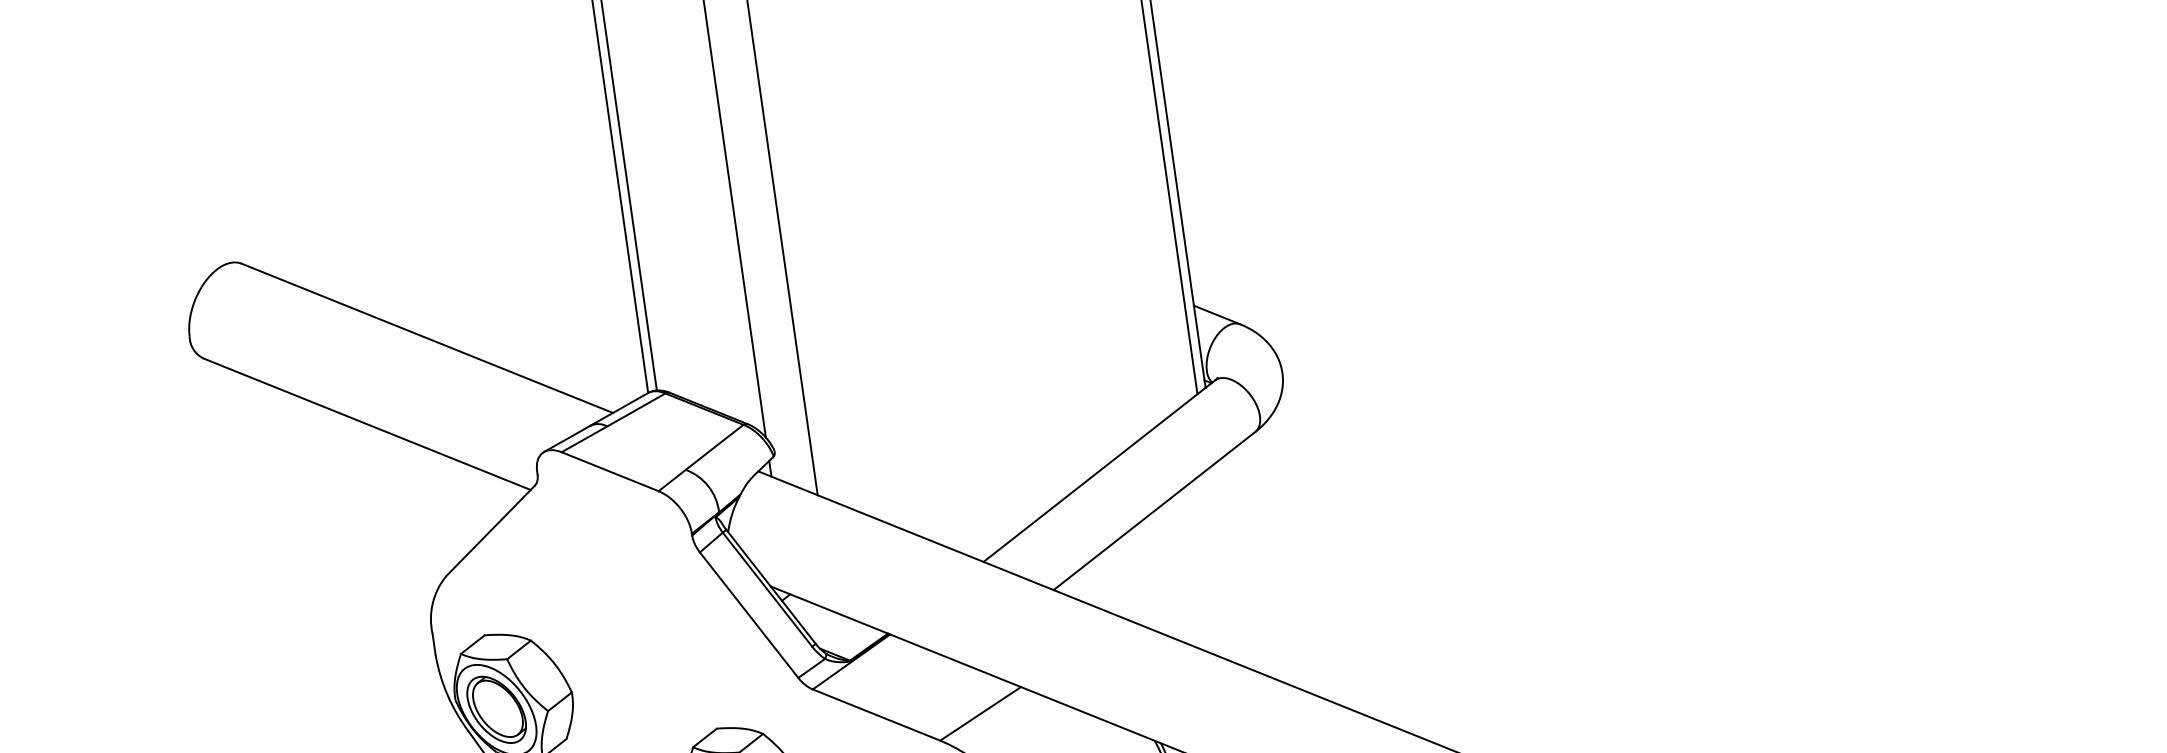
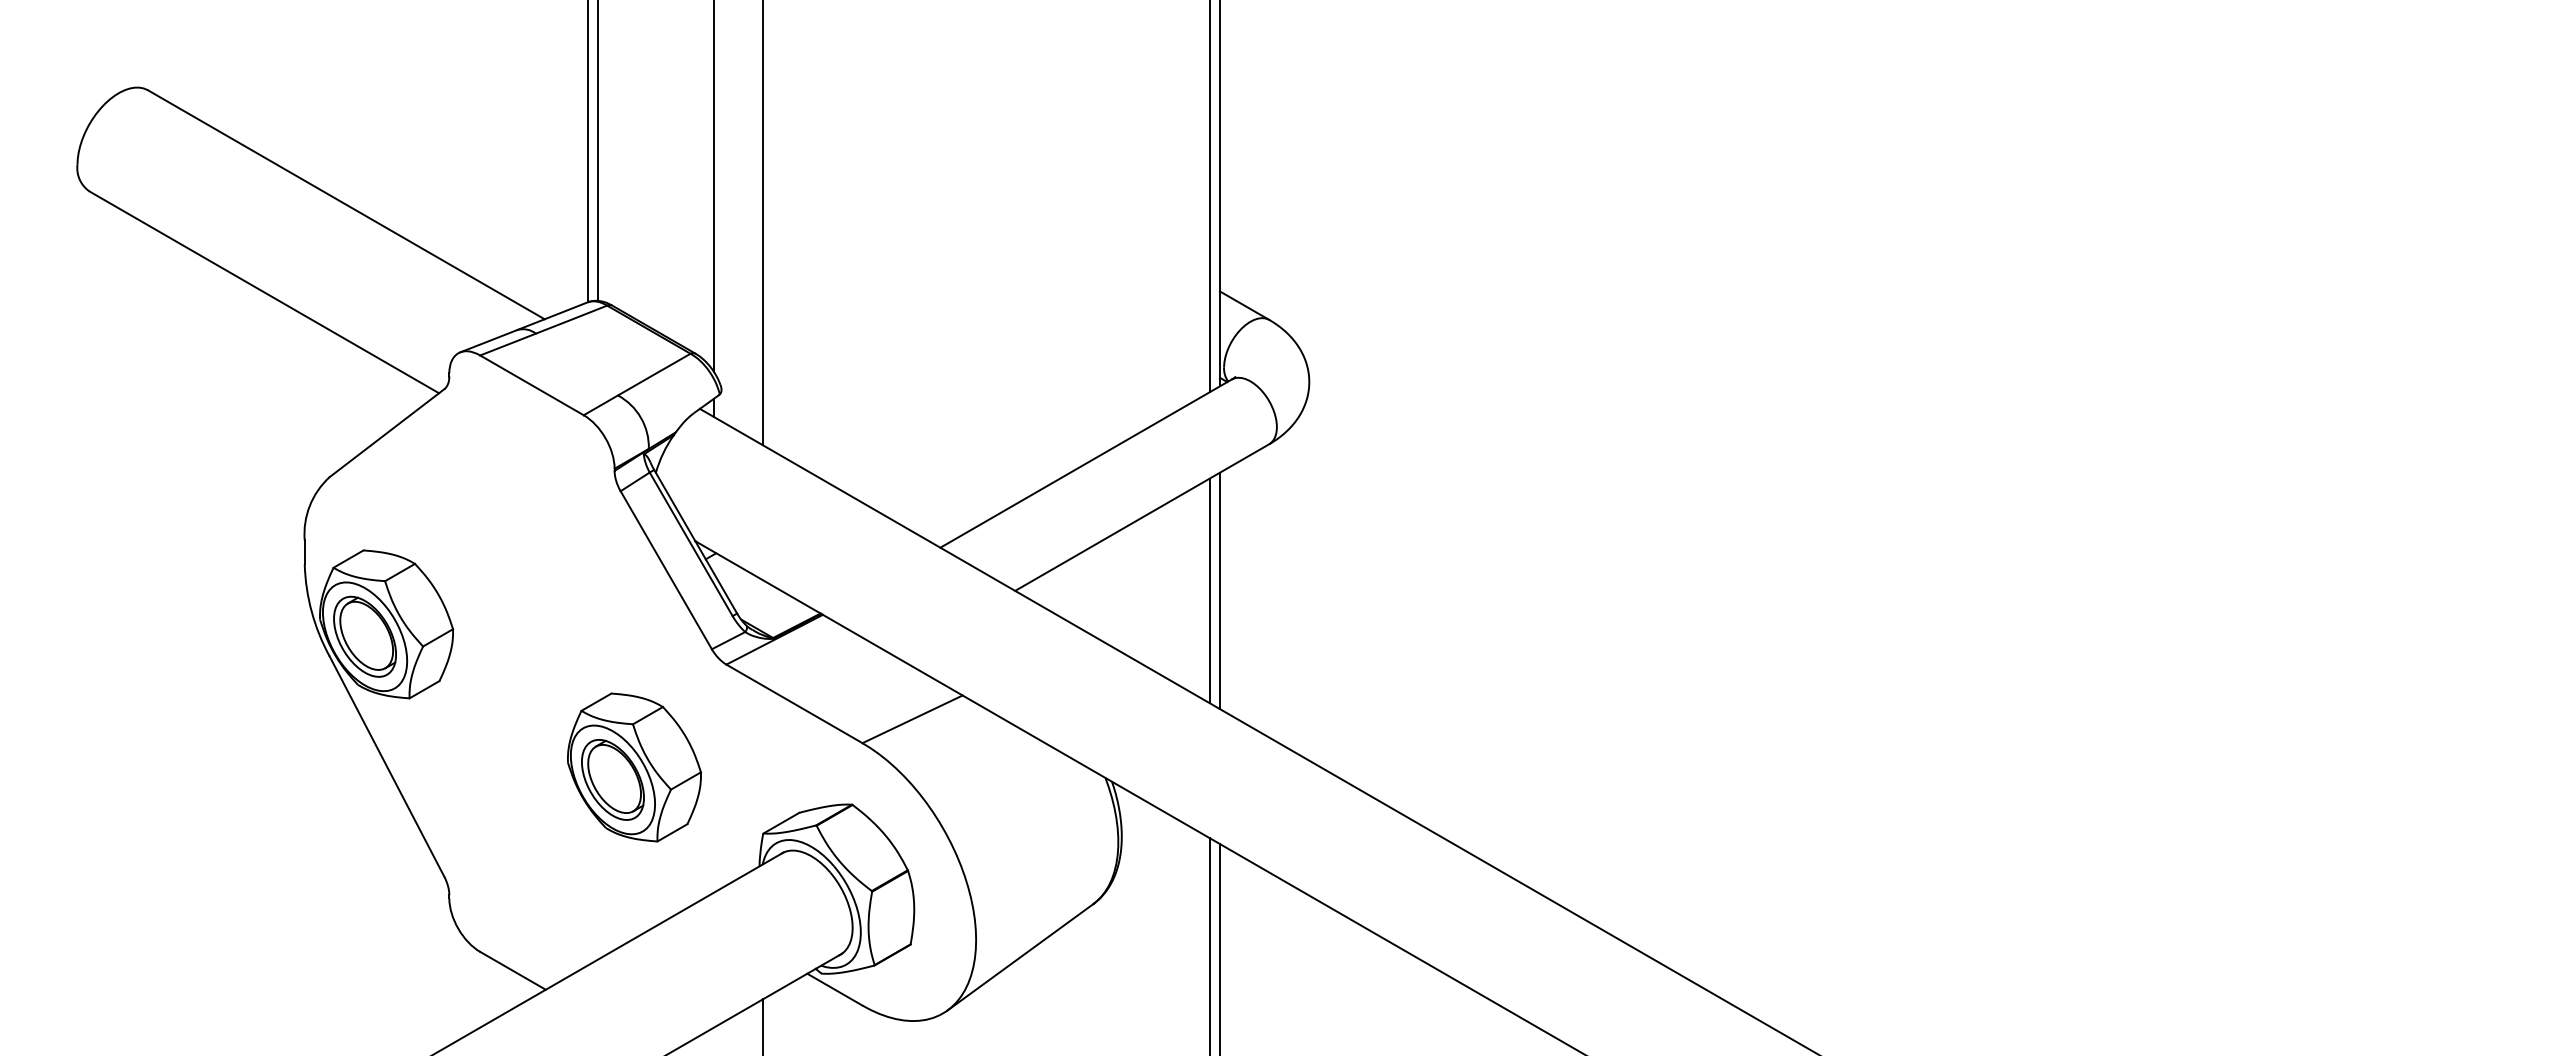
line: (1230, 564) -> (1219, 590), added
line: (1221, 565) -> (1209, 590), added

